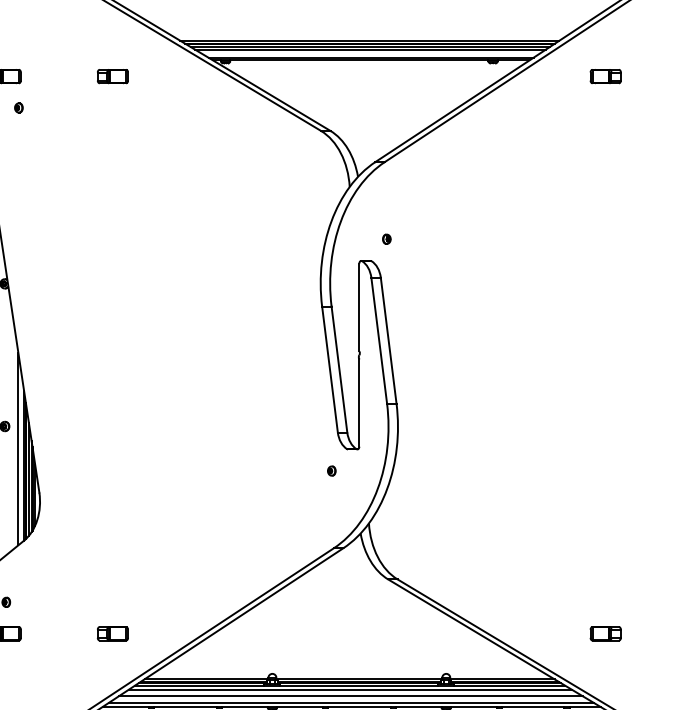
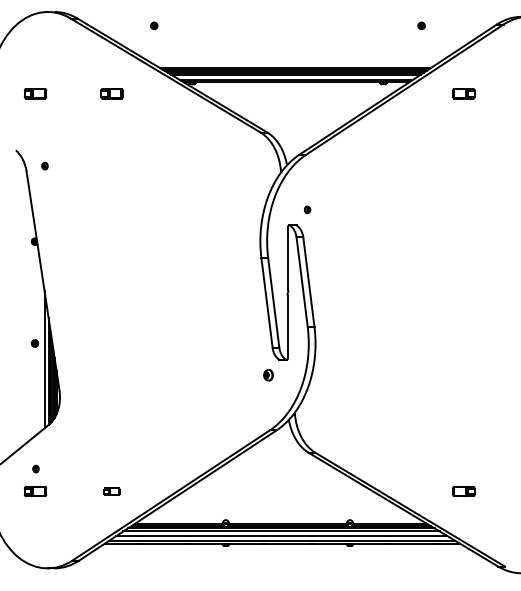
part: (18, 107) -> (44, 165), moved
part: (330, 471) -> (267, 375), size x1.6
part: (112, 633) -> (111, 491), size x0.7

